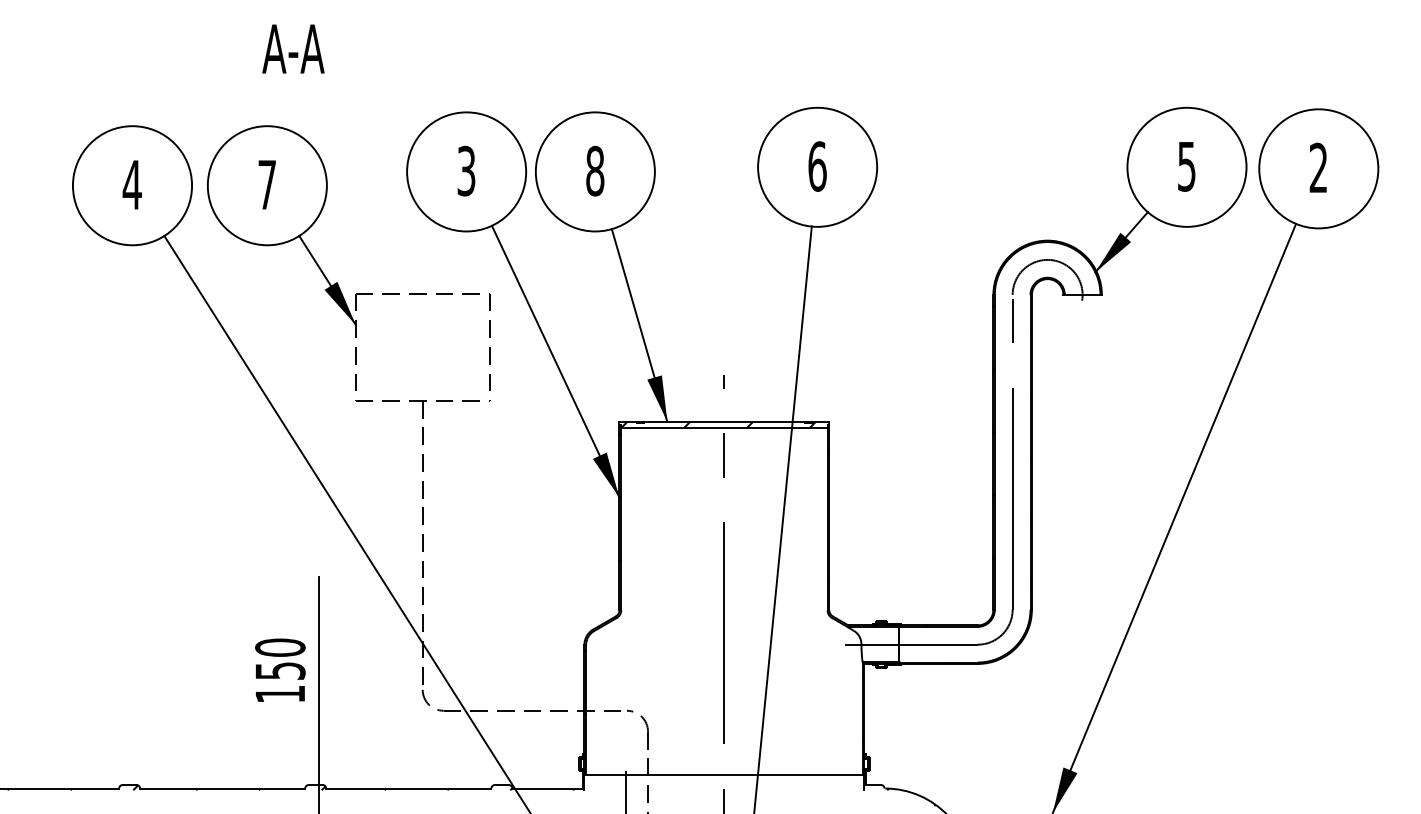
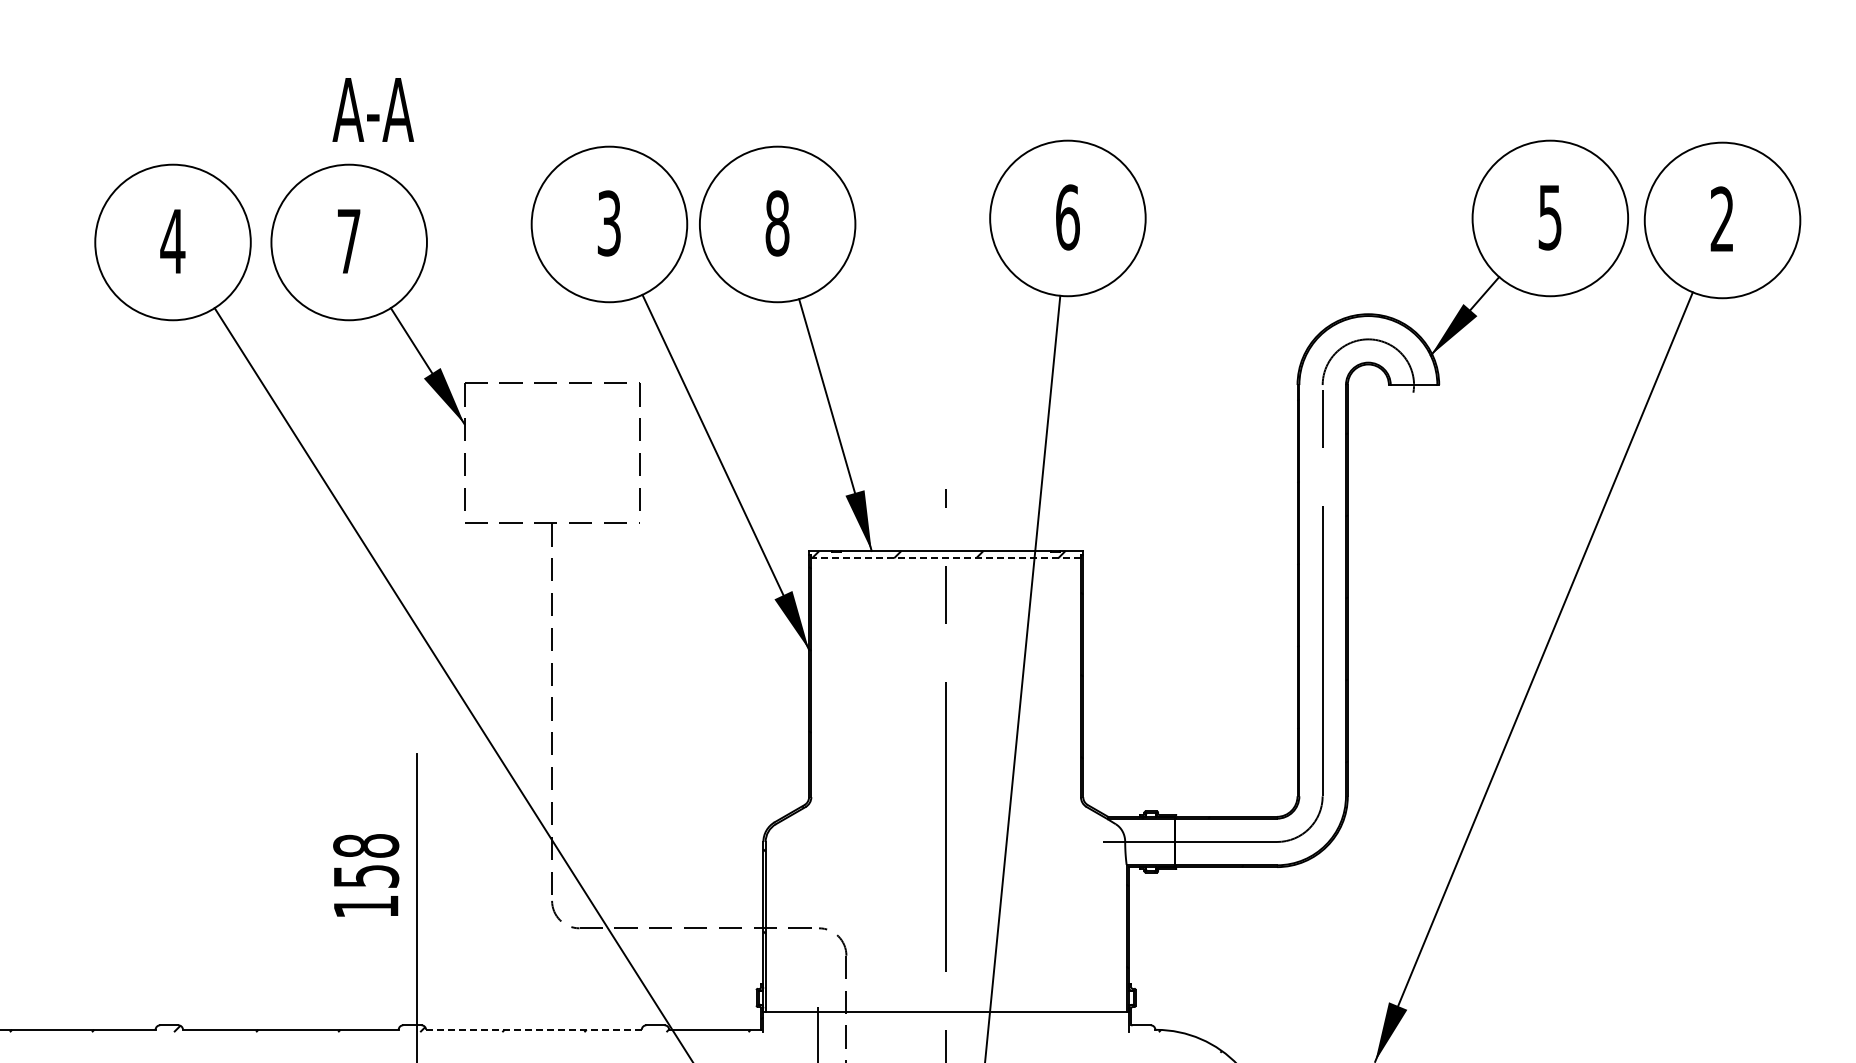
text: (292, 48) -> (372, 109), moved
line: (724, 427) -> (946, 558), solid -> dashed
text: (279, 647) -> (365, 845), 150 -> 158
line: (408, 788) -> (533, 1029), solid -> dashed

